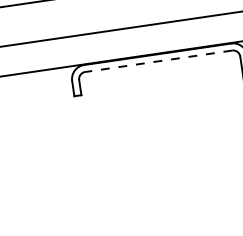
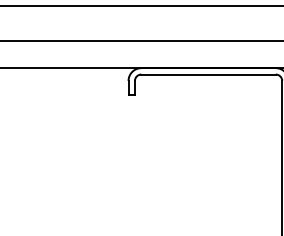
line: (158, 61) -> (208, 74), dashed -> solid

